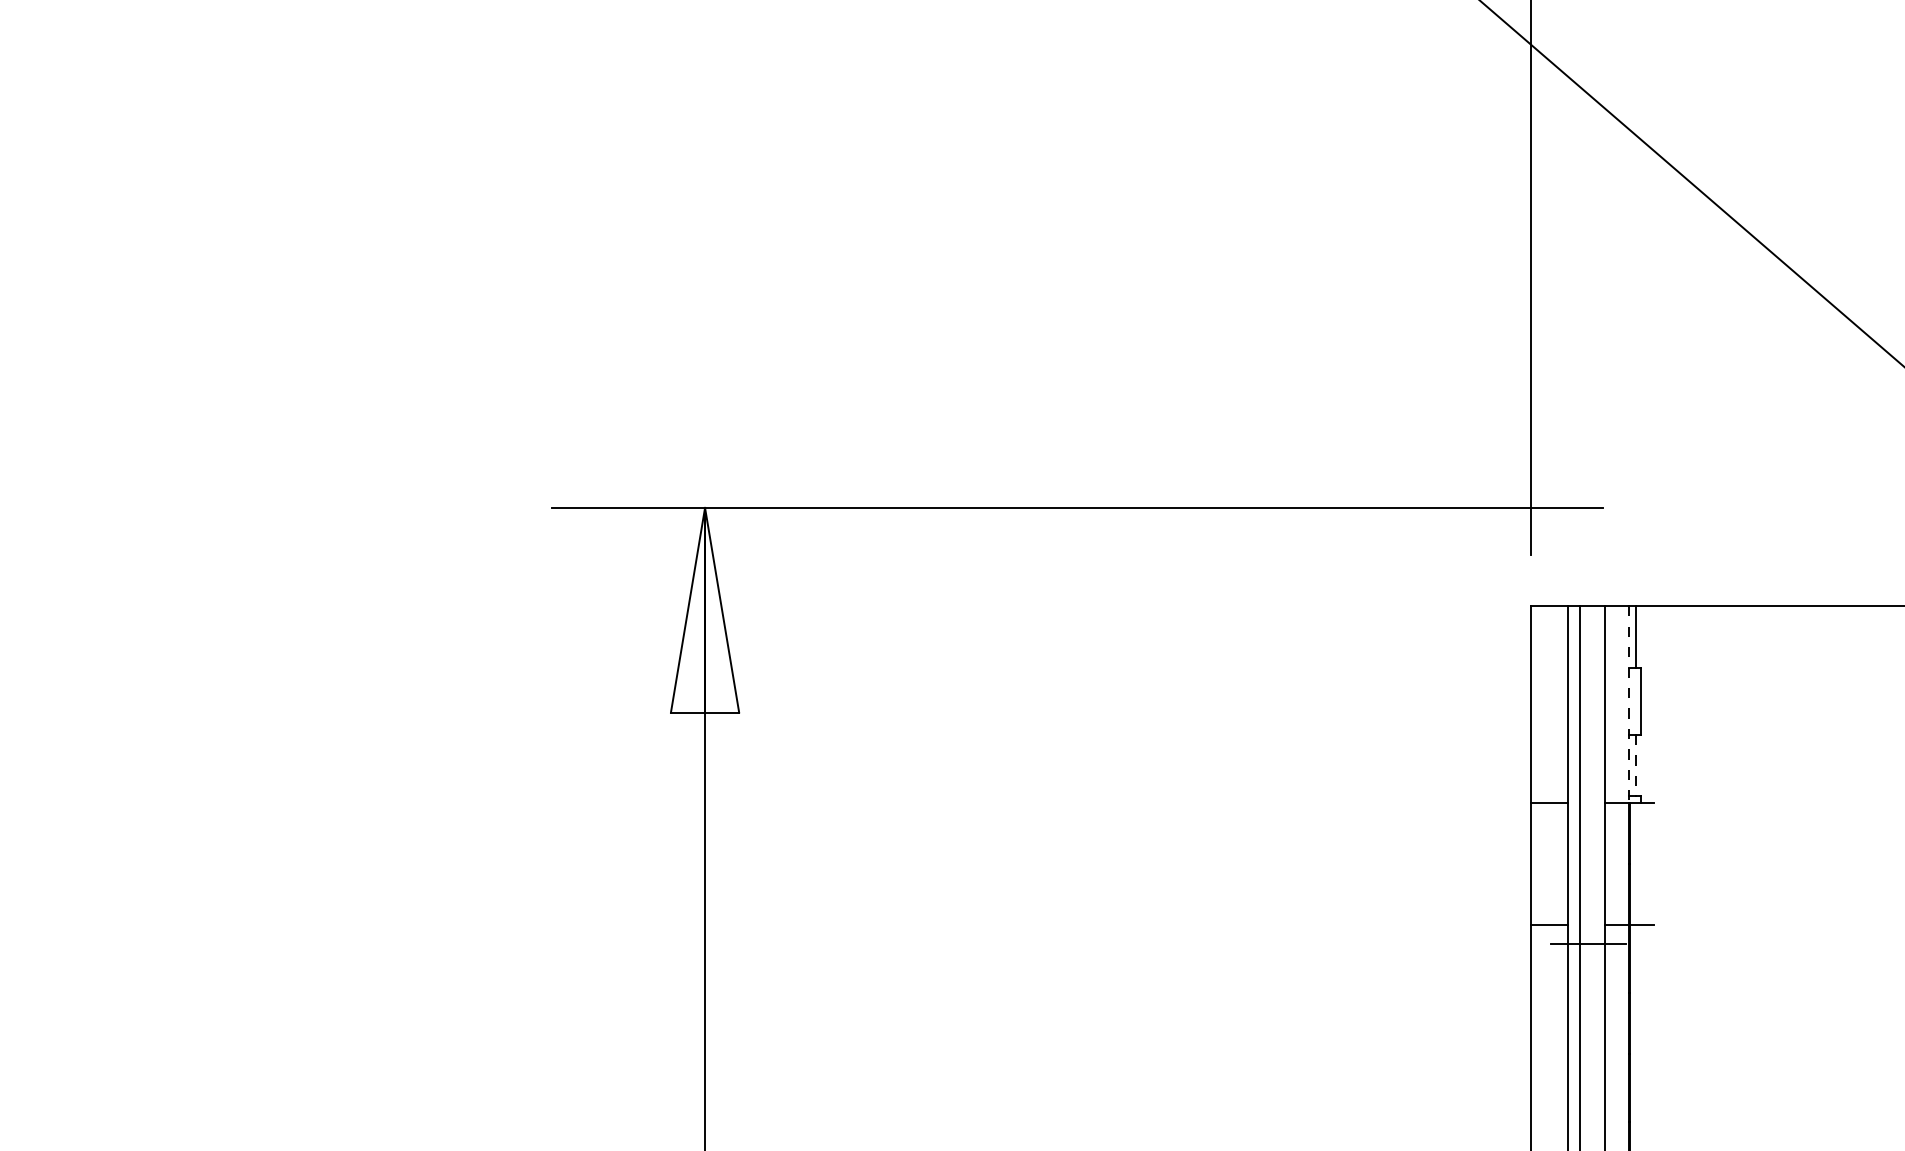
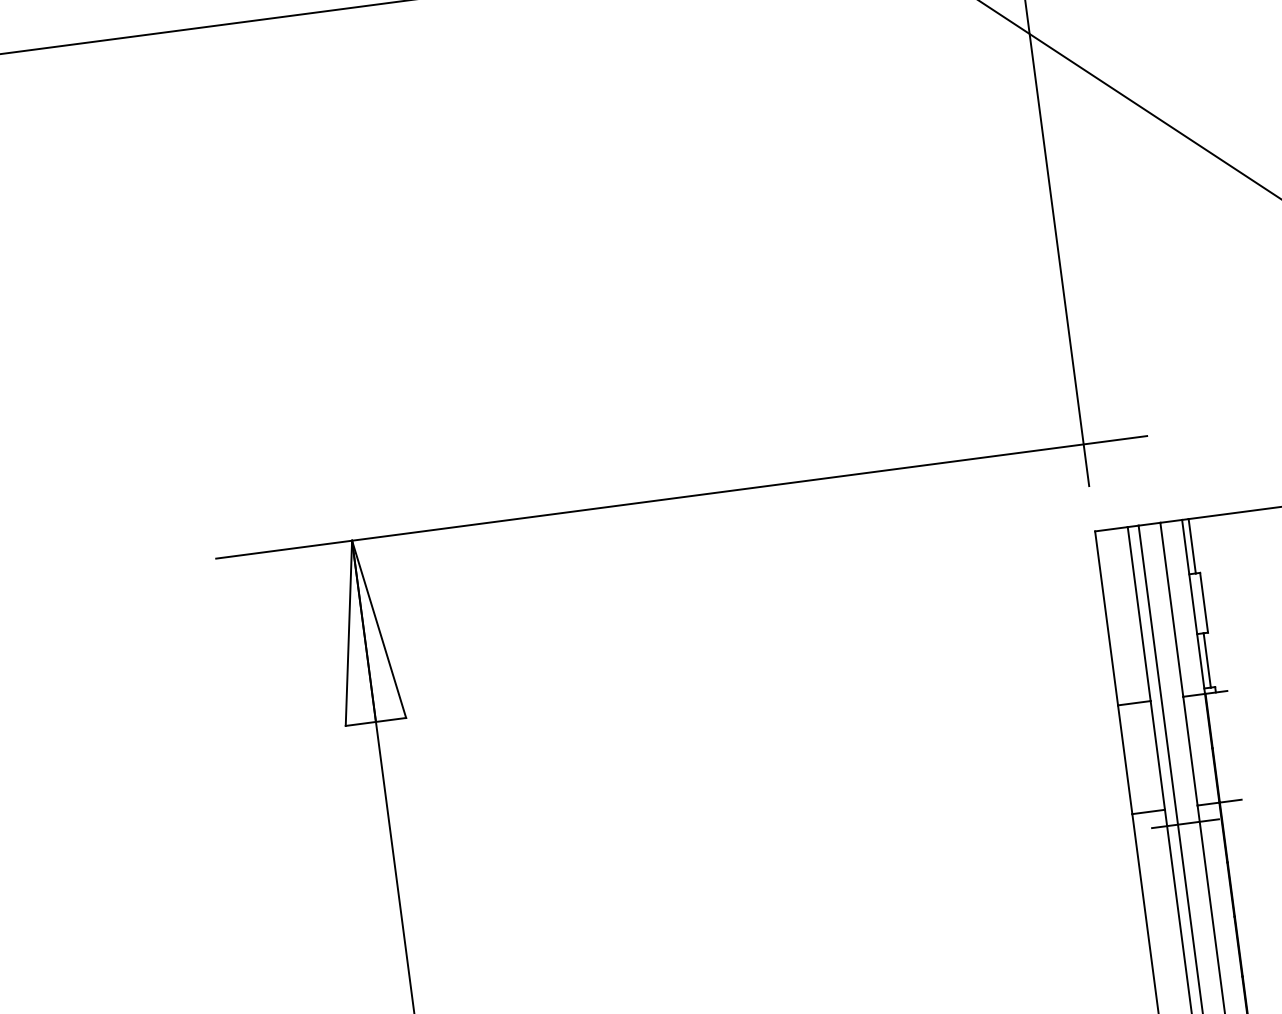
line: (1629, 704) -> (1193, 607), dashed -> solid
line: (1636, 765) -> (1207, 660), dashed -> solid

